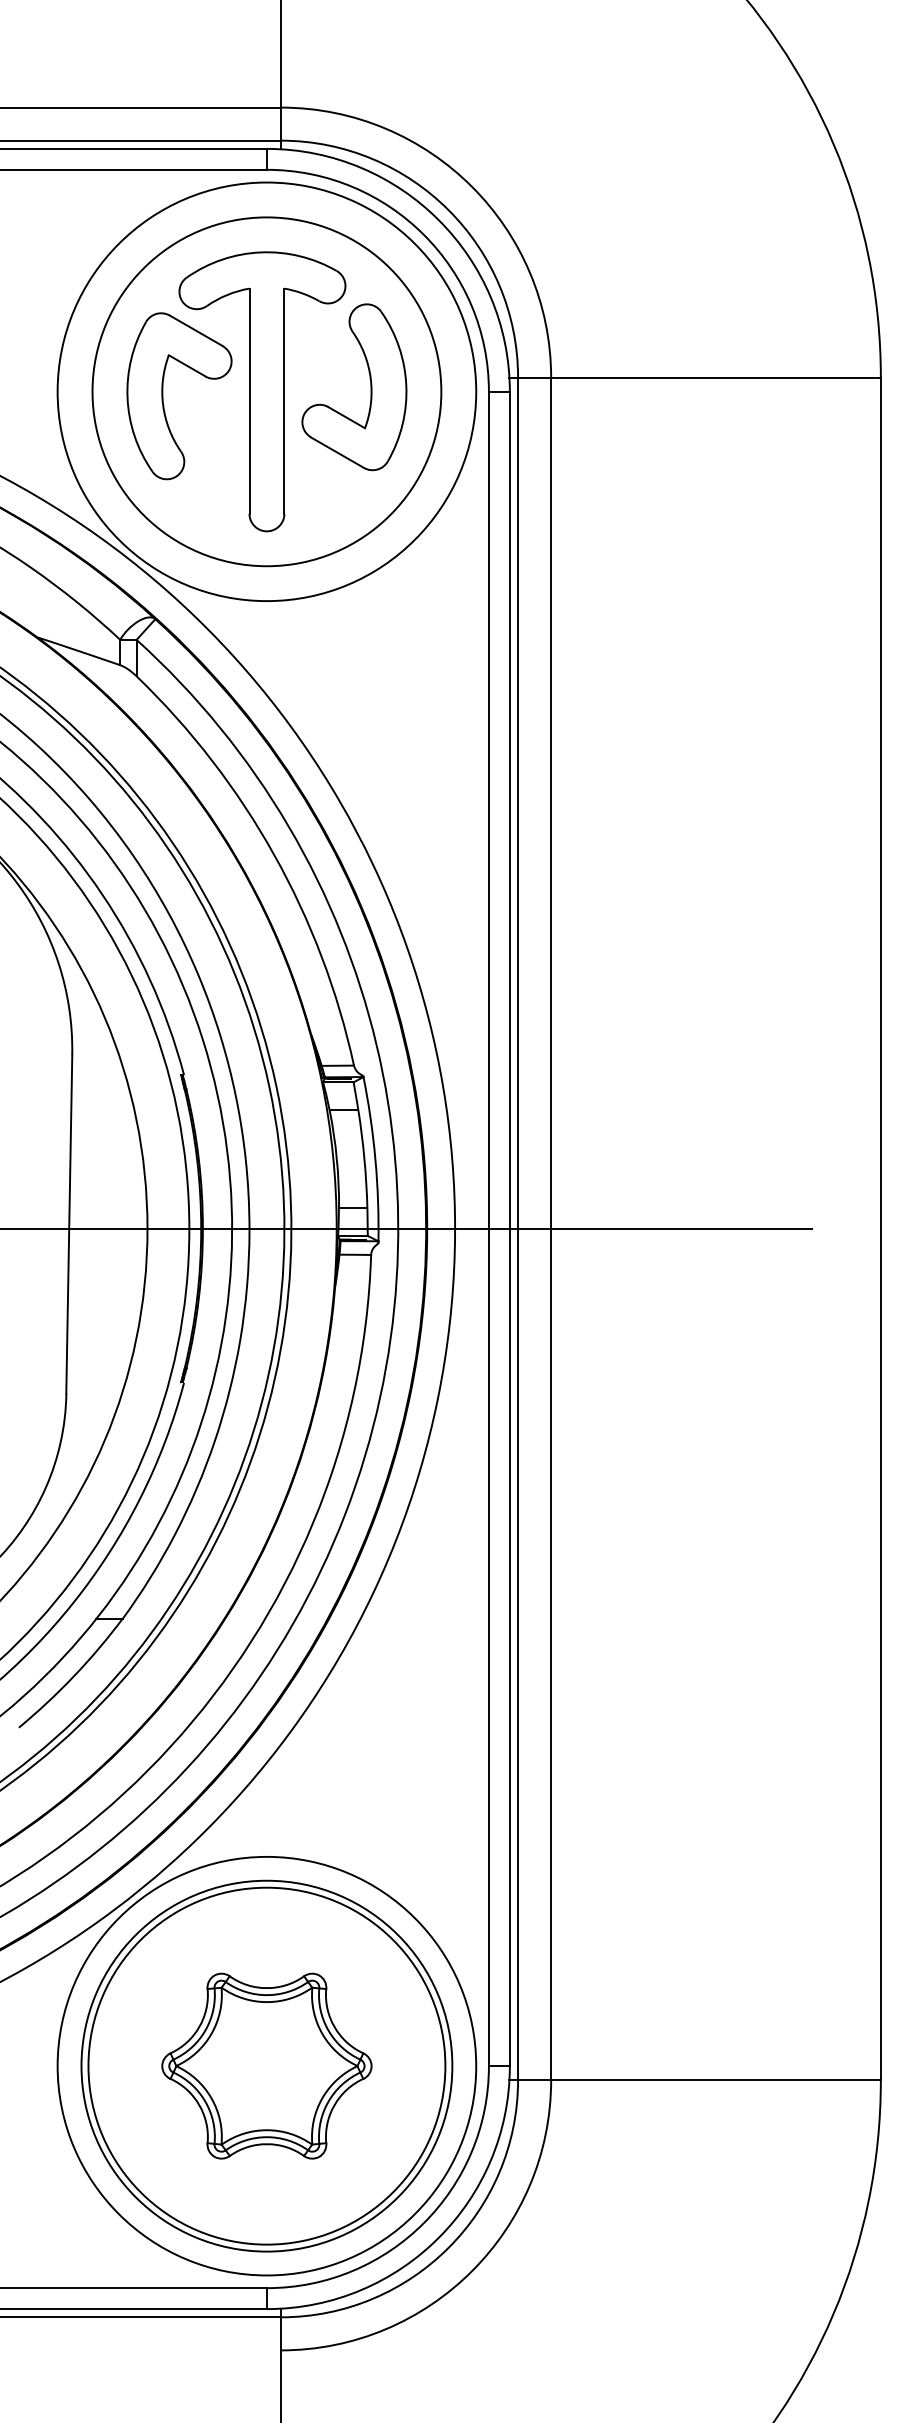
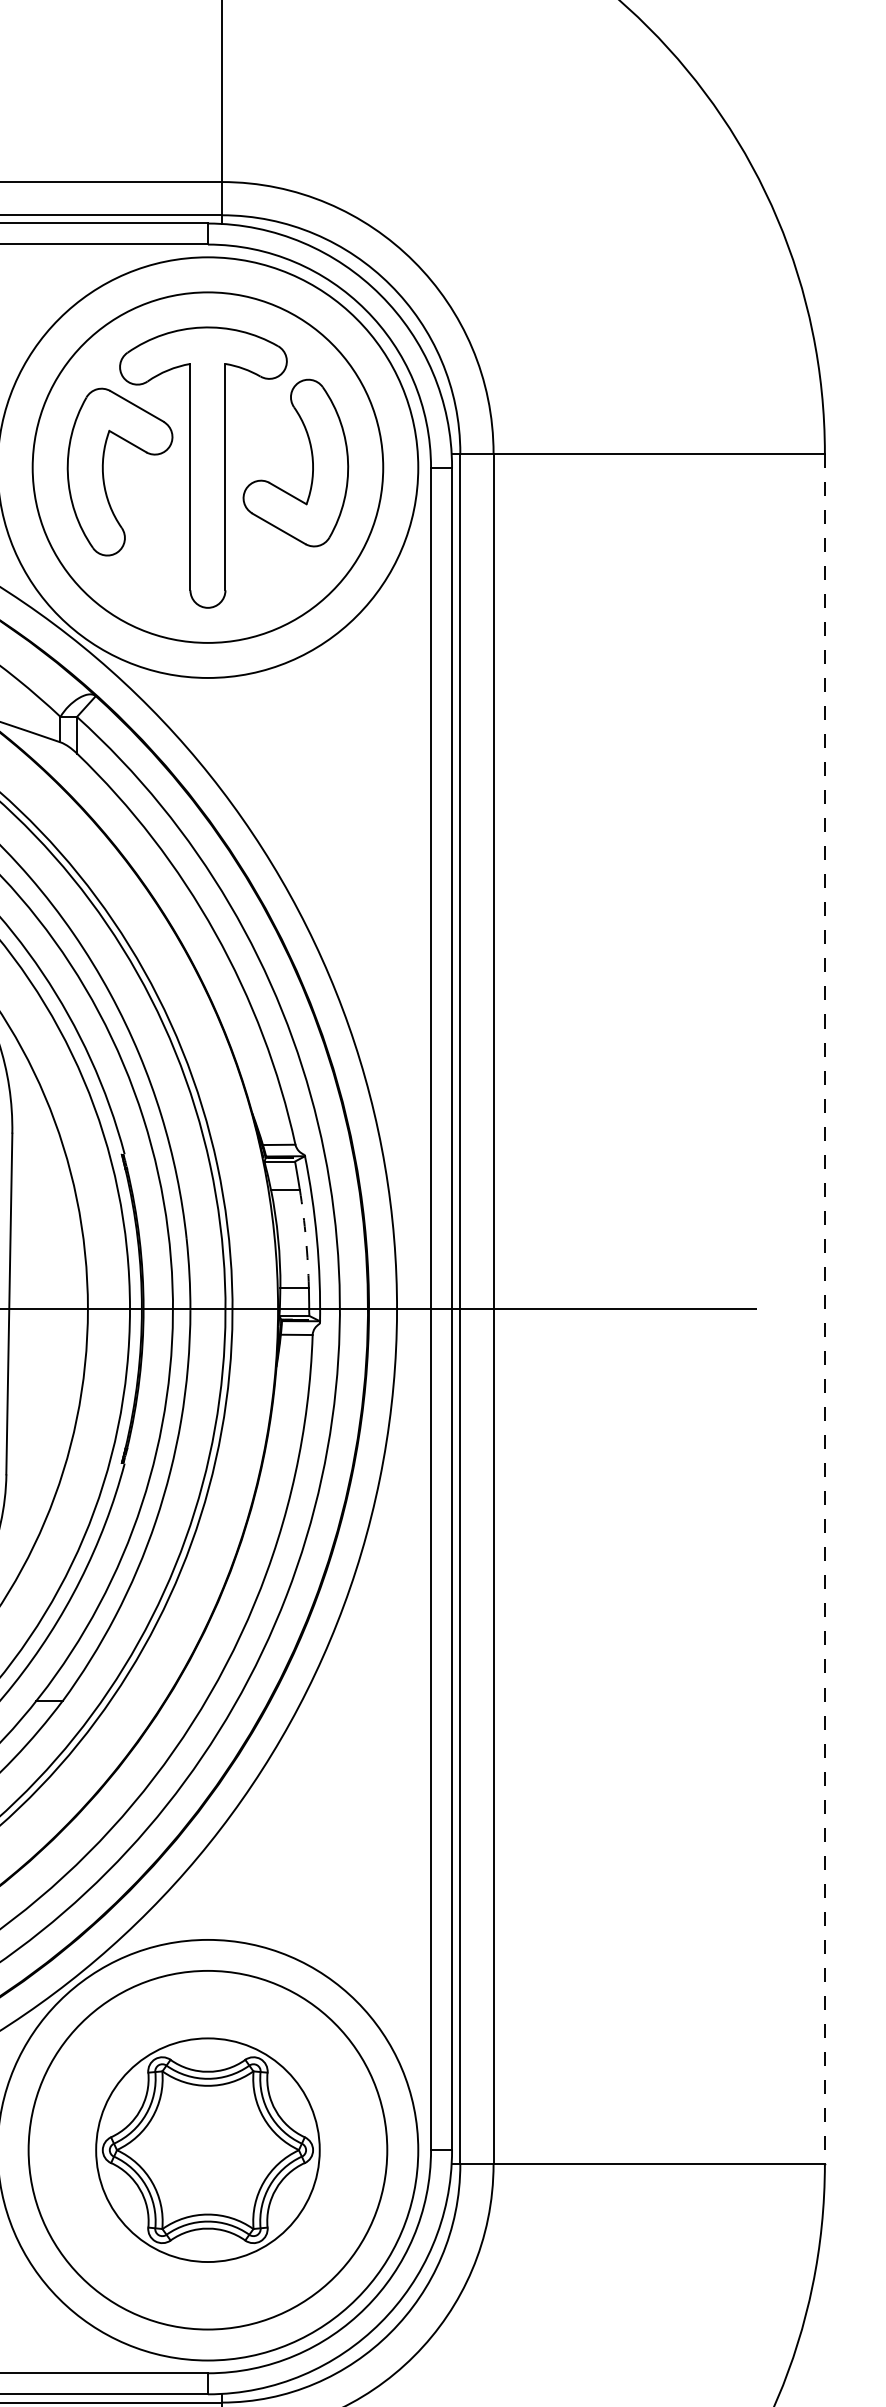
arc: (364, 1159) -> (306, 1239), solid -> dashed
line: (880, 1229) -> (824, 1309), solid -> dashed
circle: (266, 2065) -> (207, 2149), size x0.6

